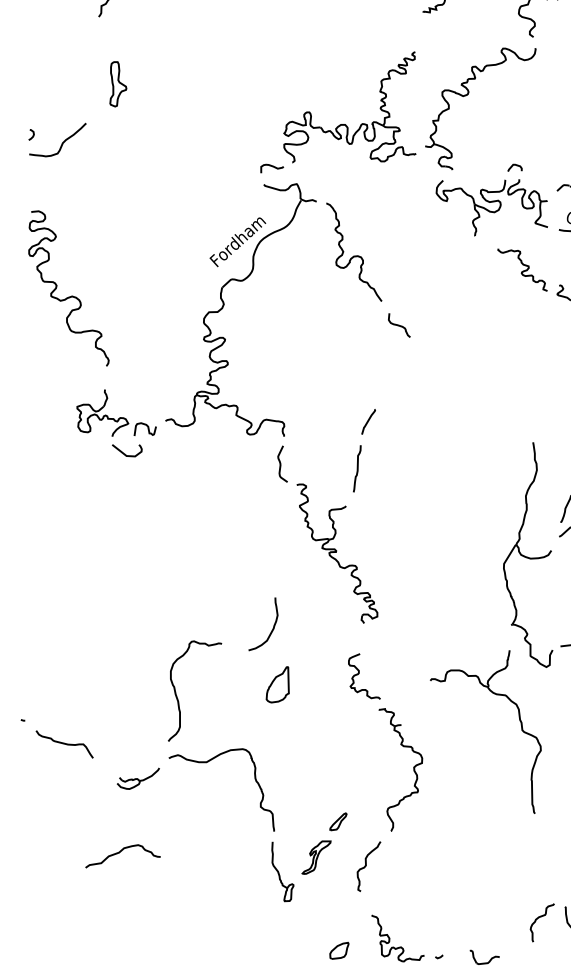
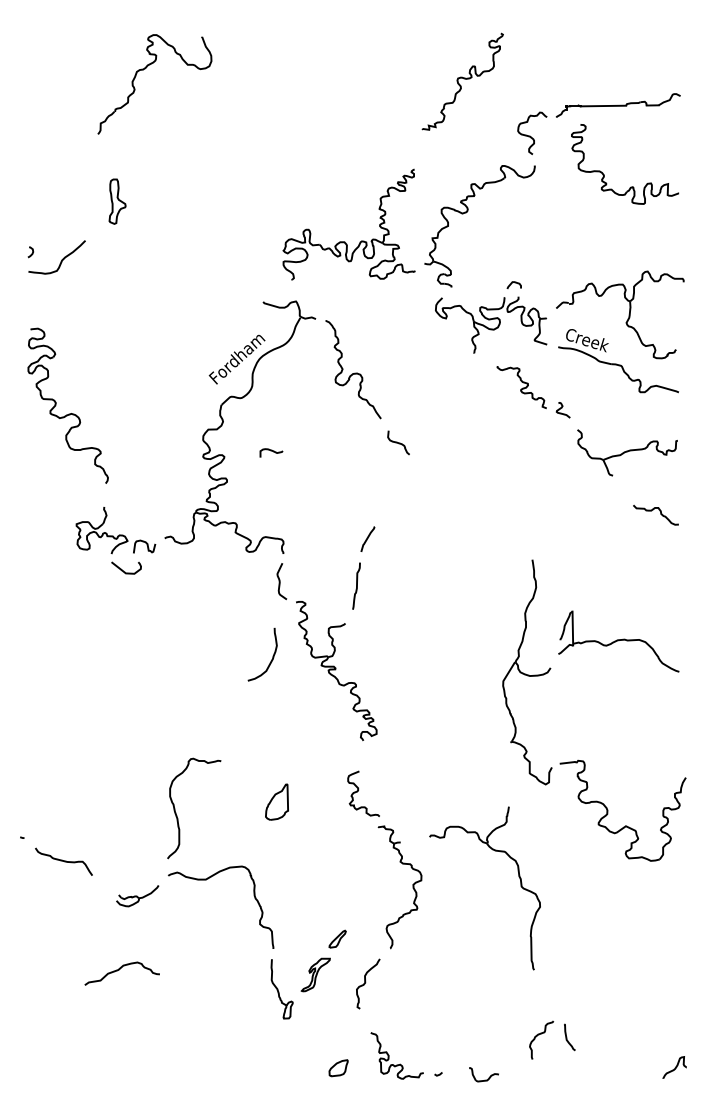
curve: (272, 167) -> (271, 451), moved
curve: (273, 626) -> (272, 656), moved
part: (519, 720) -> (518, 876), moved

